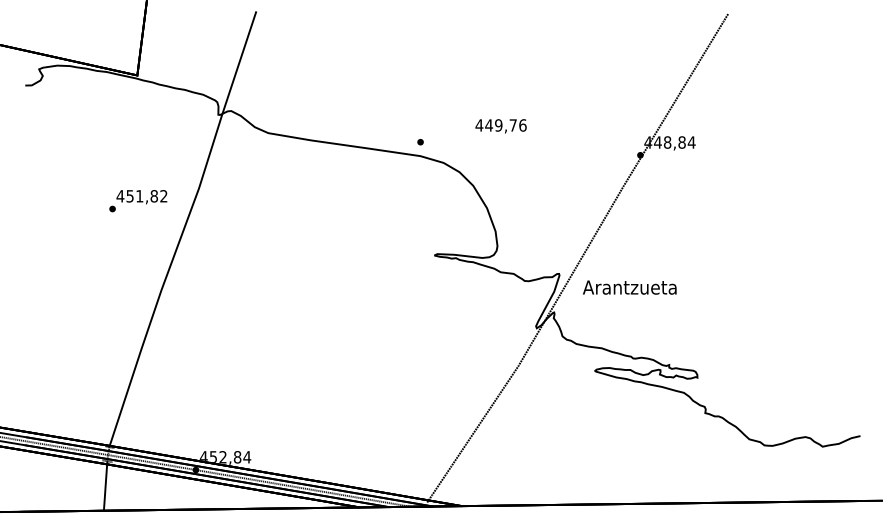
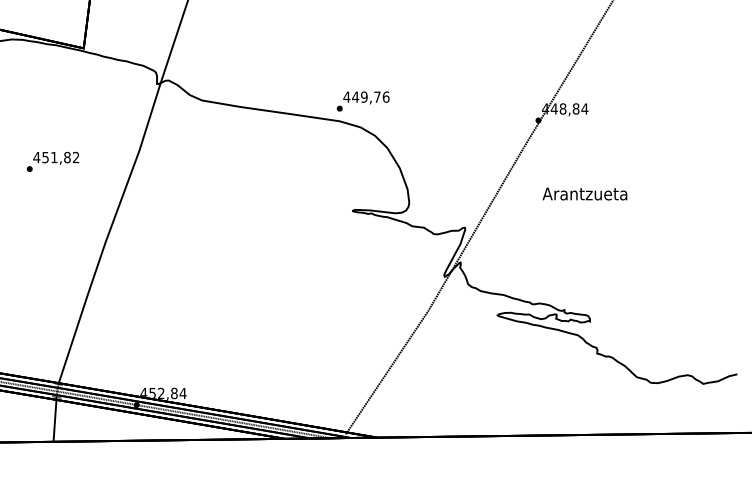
text: (500, 126) -> (365, 98), moved
text: (138, 201) -> (53, 162), moved
text: (629, 287) -> (584, 193), moved

